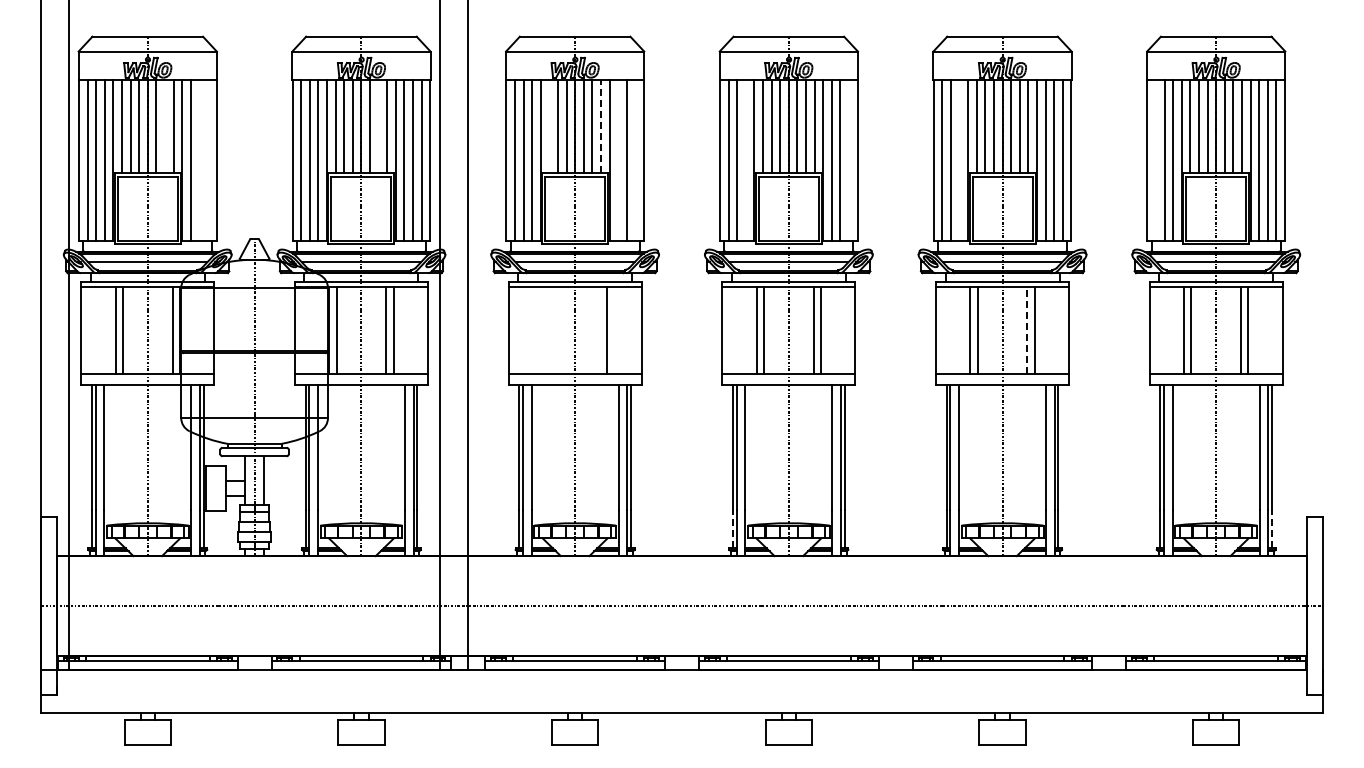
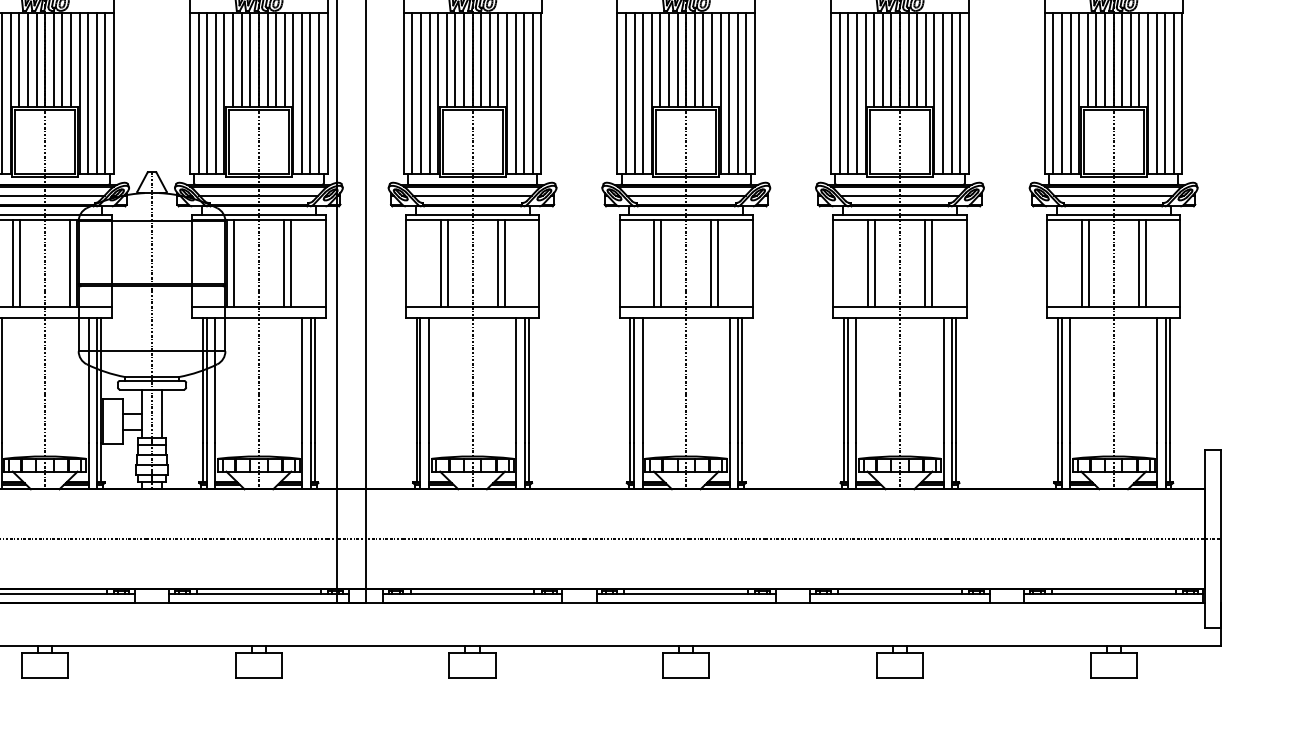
line: (164, 126) -> (61, 59), added
line: (378, 126) -> (275, 59), added
line: (549, 126) -> (446, 59), added
line: (600, 126) -> (497, 59), dashed -> solid
line: (199, 160) -> (96, 93), added
line: (207, 160) -> (104, 93), added
line: (618, 160) -> (515, 93), added
line: (635, 160) -> (532, 93), added
line: (745, 160) -> (642, 93), added
line: (849, 160) -> (746, 93), added
line: (959, 160) -> (856, 93), added
line: (1156, 160) -> (1053, 93), added
line: (1027, 329) -> (924, 262), dashed -> solid
line: (543, 330) -> (440, 263), added
line: (550, 330) -> (447, 263), added
line: (600, 330) -> (497, 263), added
line: (732, 528) -> (629, 461), dashed -> solid
line: (1272, 528) -> (1169, 461), dashed -> solid

